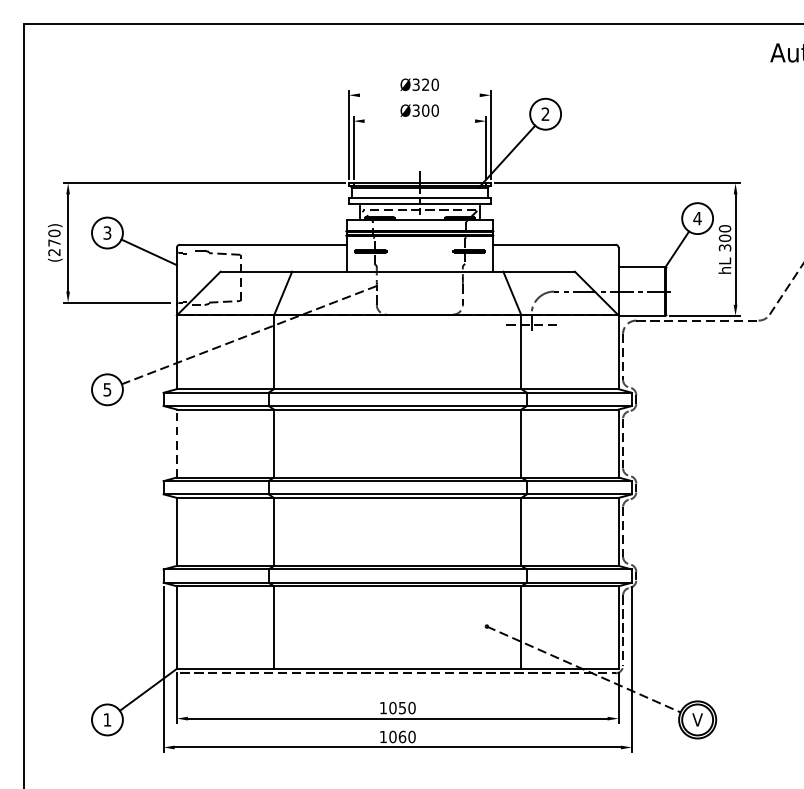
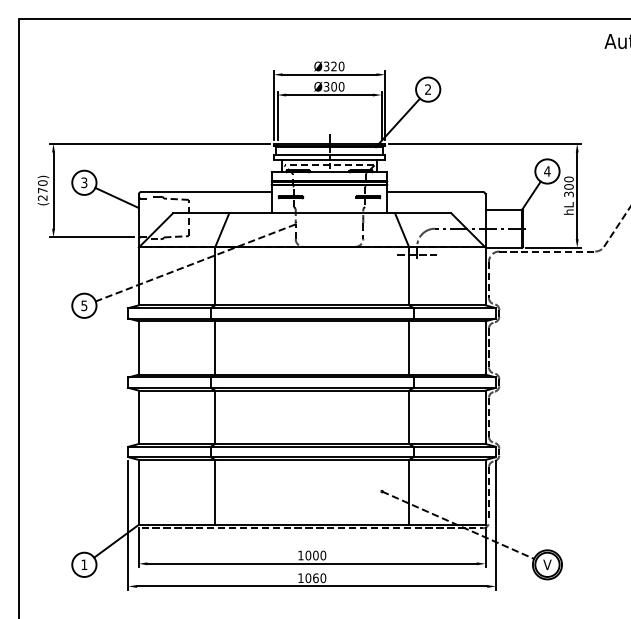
line: (419, 94) -> (329, 74), added
line: (419, 121) -> (329, 95), added
line: (176, 442) -> (138, 347), dashed -> solid
text: (402, 708) -> (315, 555), 1050 -> 1000

